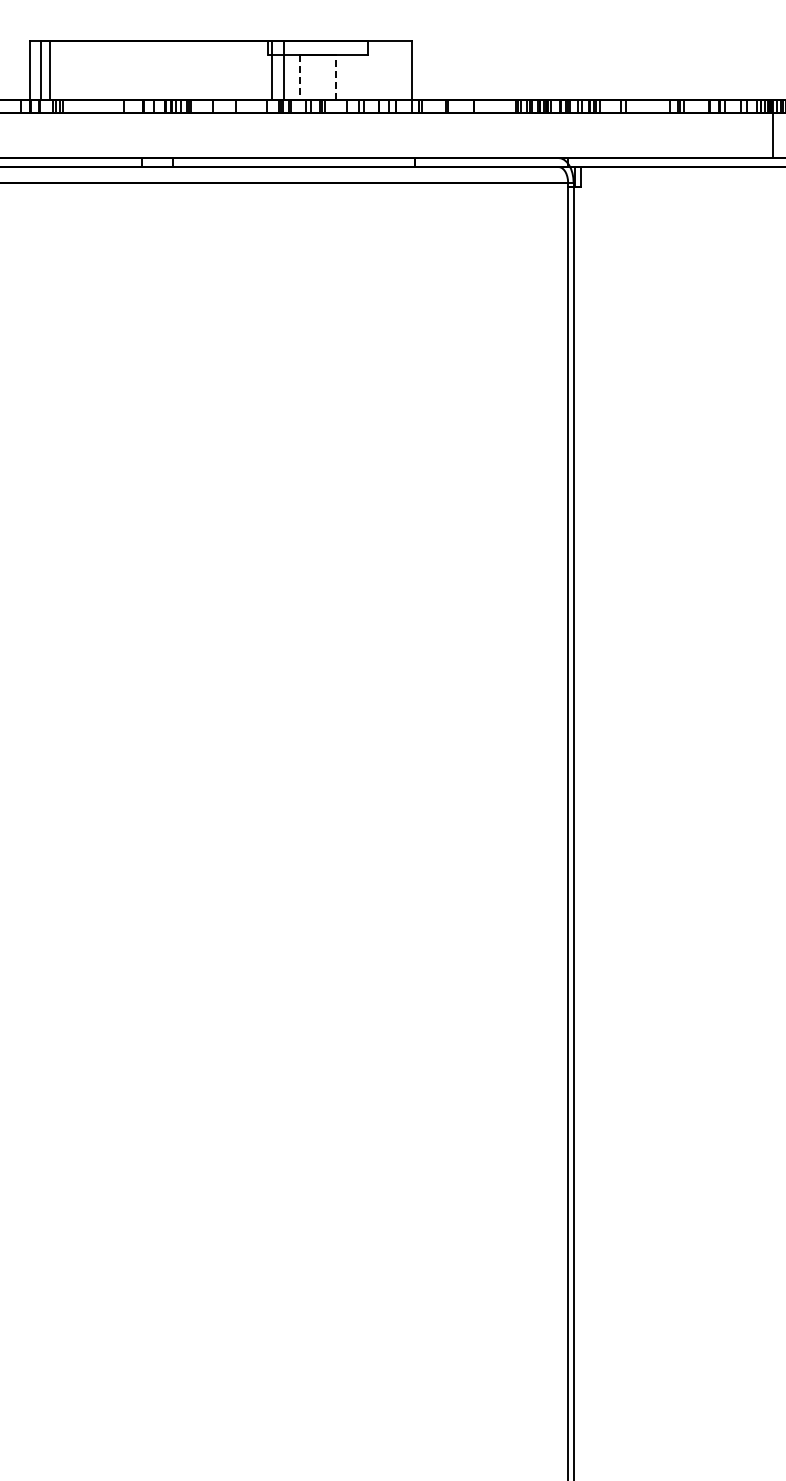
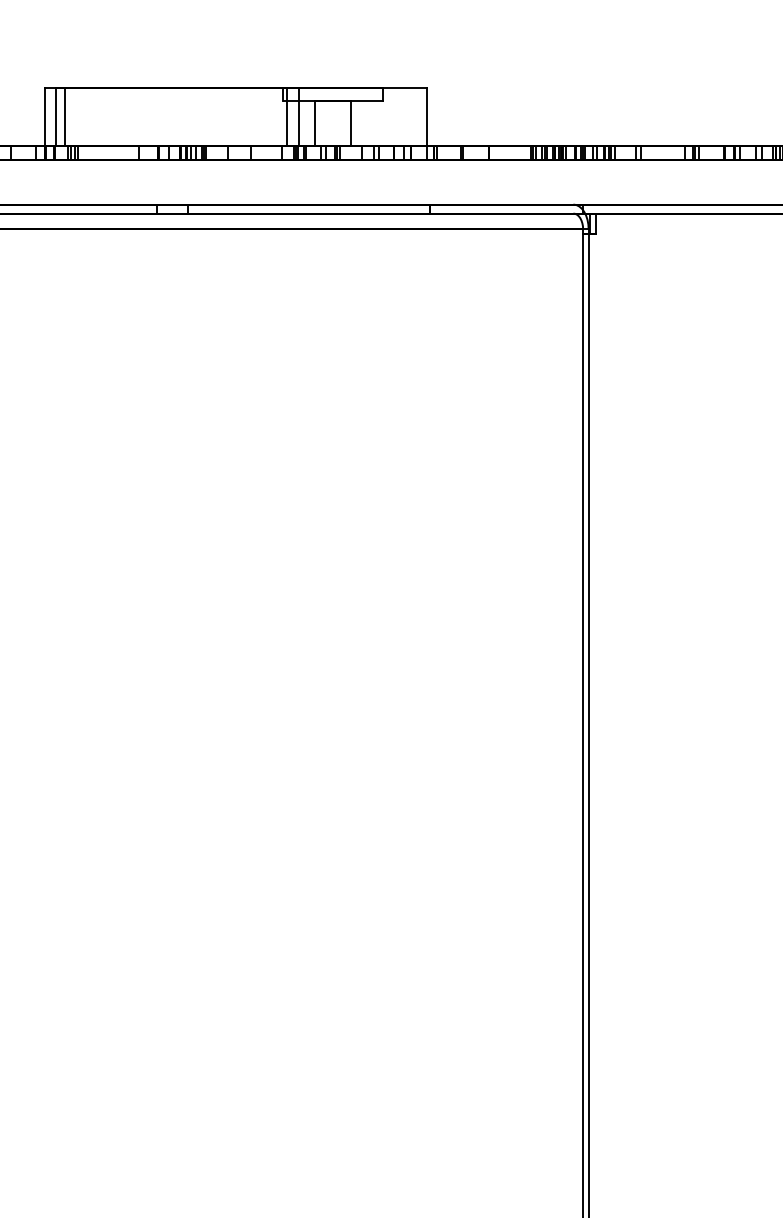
line: (300, 77) -> (315, 124), dashed -> solid
line: (336, 77) -> (351, 124), dashed -> solid

